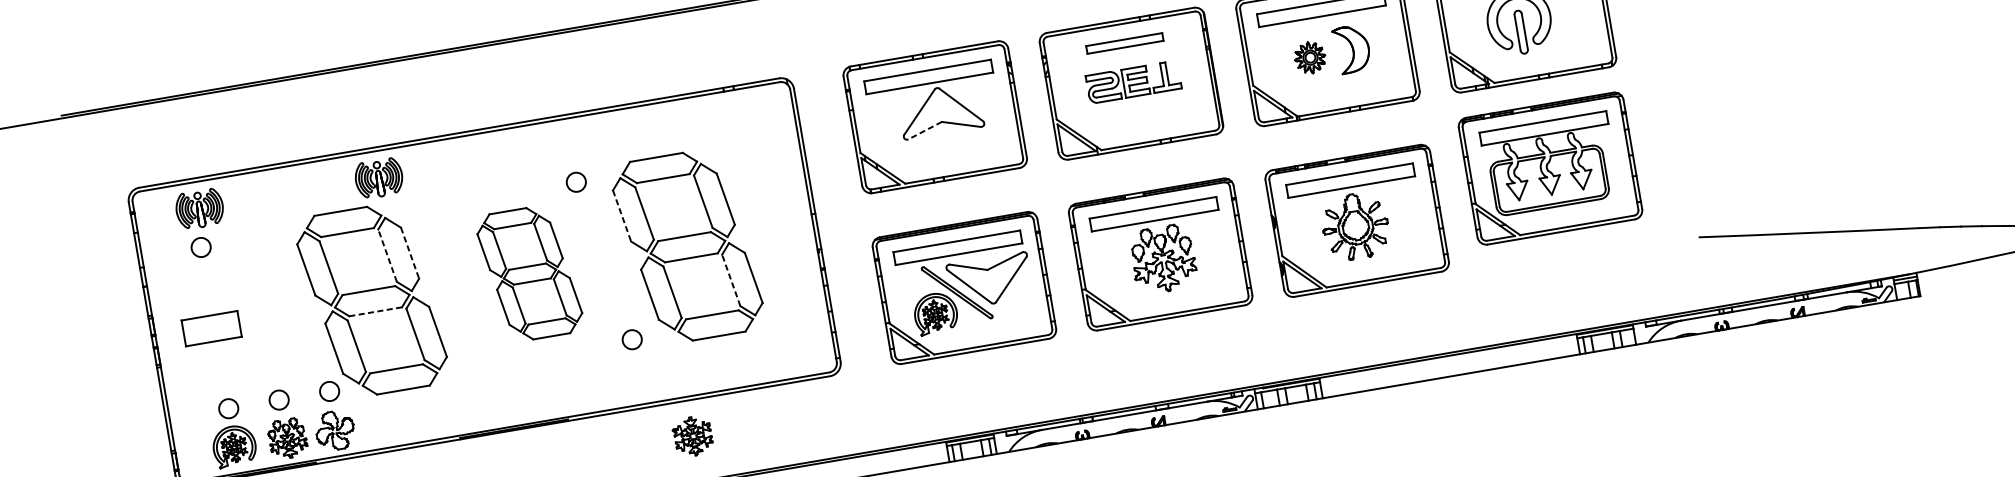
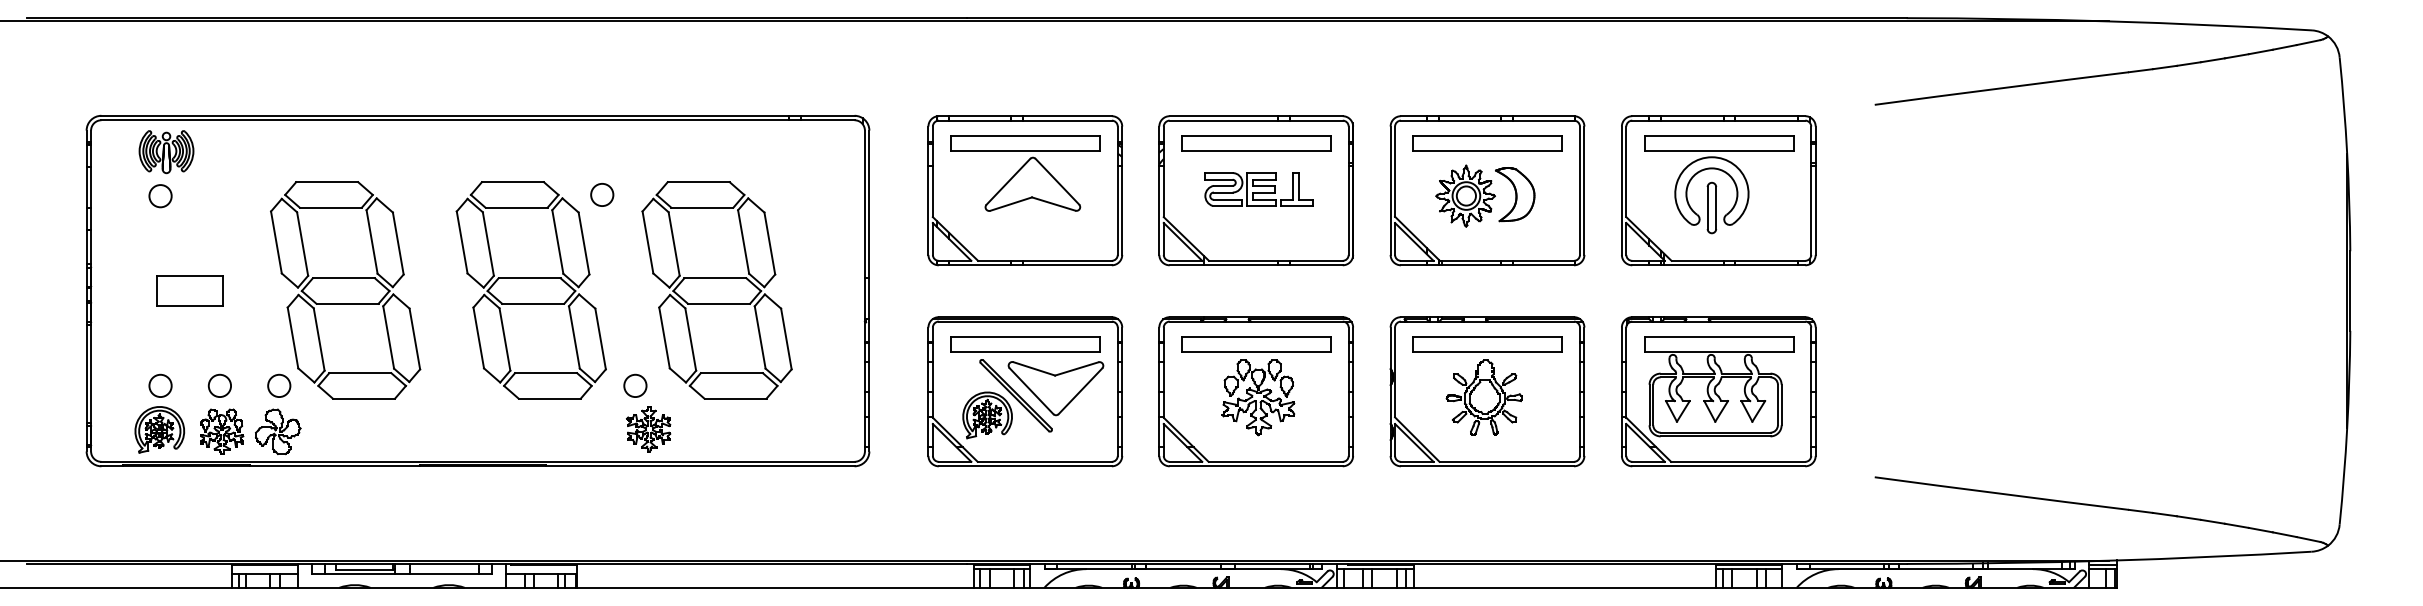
part: (1124, 43) -> (1256, 143), size x1.67
part: (1309, 57) -> (1465, 195), size x1.67
line: (925, 130) -> (1011, 204), dashed -> solid
part: (1550, 168) -> (1718, 391), moved
part: (379, 178) -> (377, 152), removed
line: (622, 215) -> (648, 242), dashed -> solid
line: (410, 253) -> (398, 244), dashed -> solid
line: (387, 255) -> (372, 241), dashed -> solid
part: (529, 273) -> (530, 290), size x1.43
line: (731, 280) -> (760, 337), dashed -> solid
line: (376, 311) -> (348, 303), dashed -> solid
part: (211, 328) -> (189, 290), moved
part: (692, 436) -> (648, 429), moved

